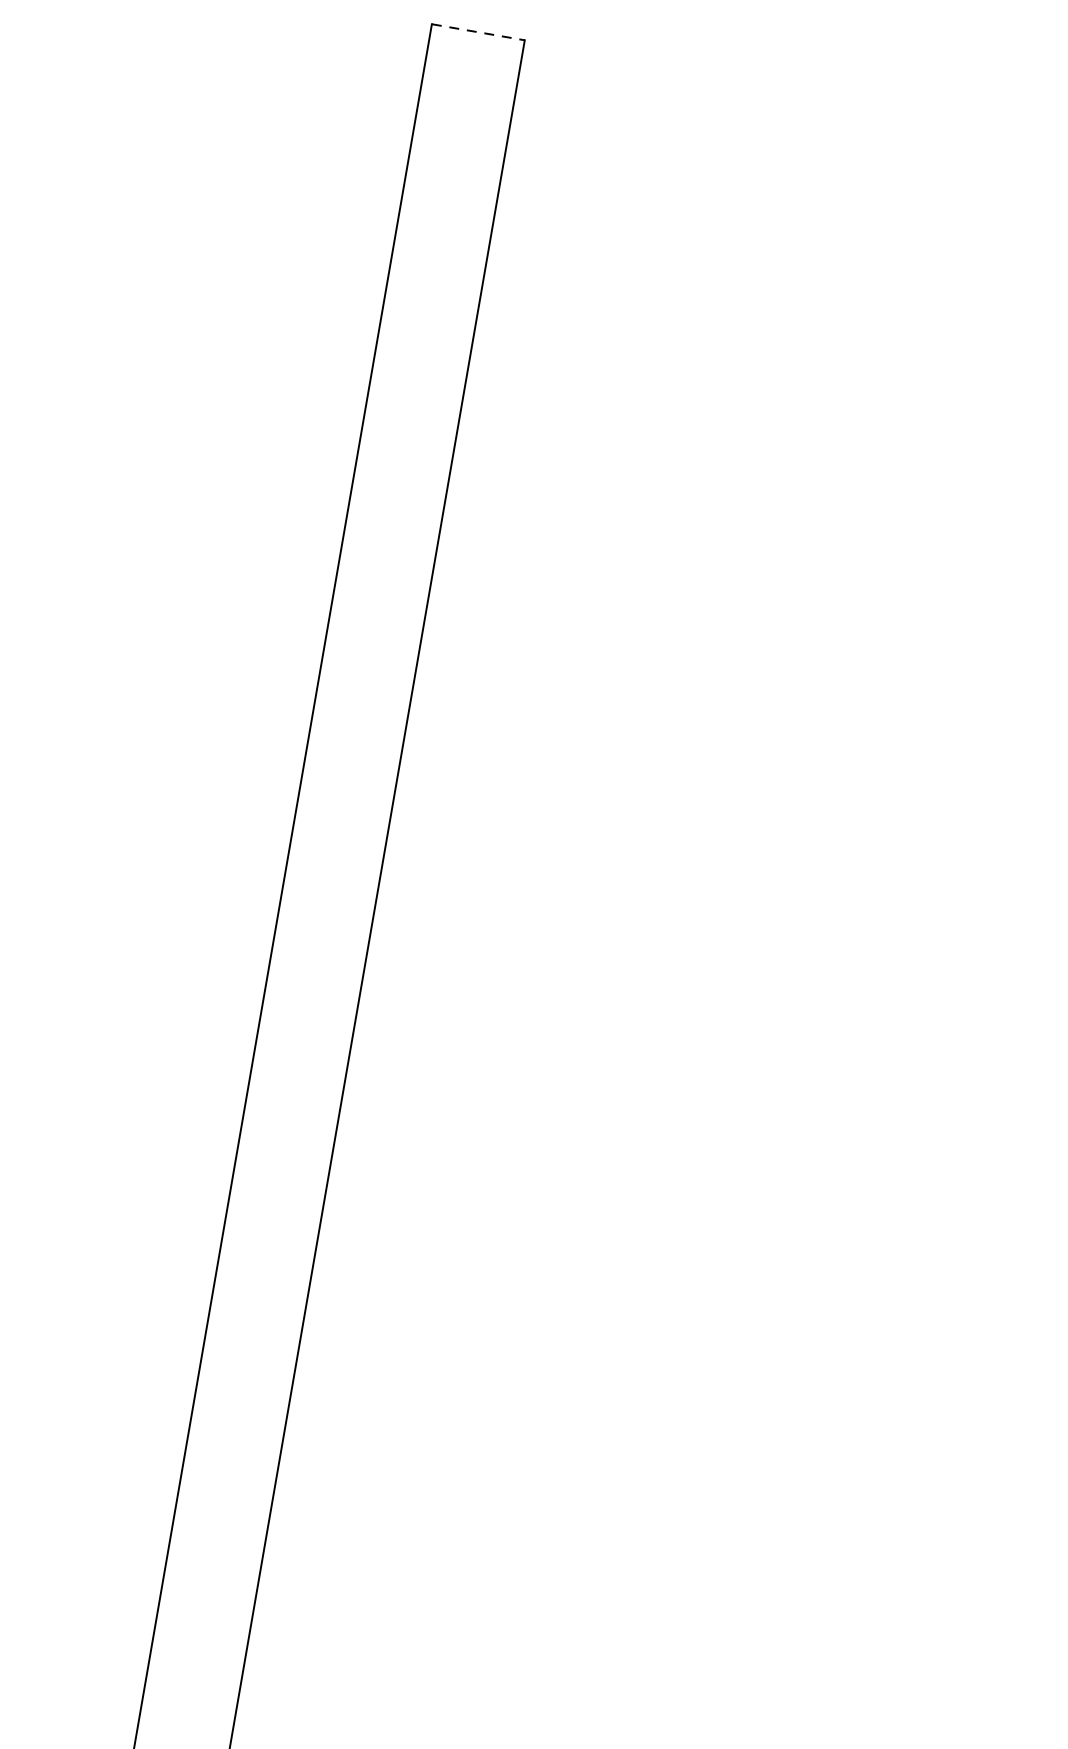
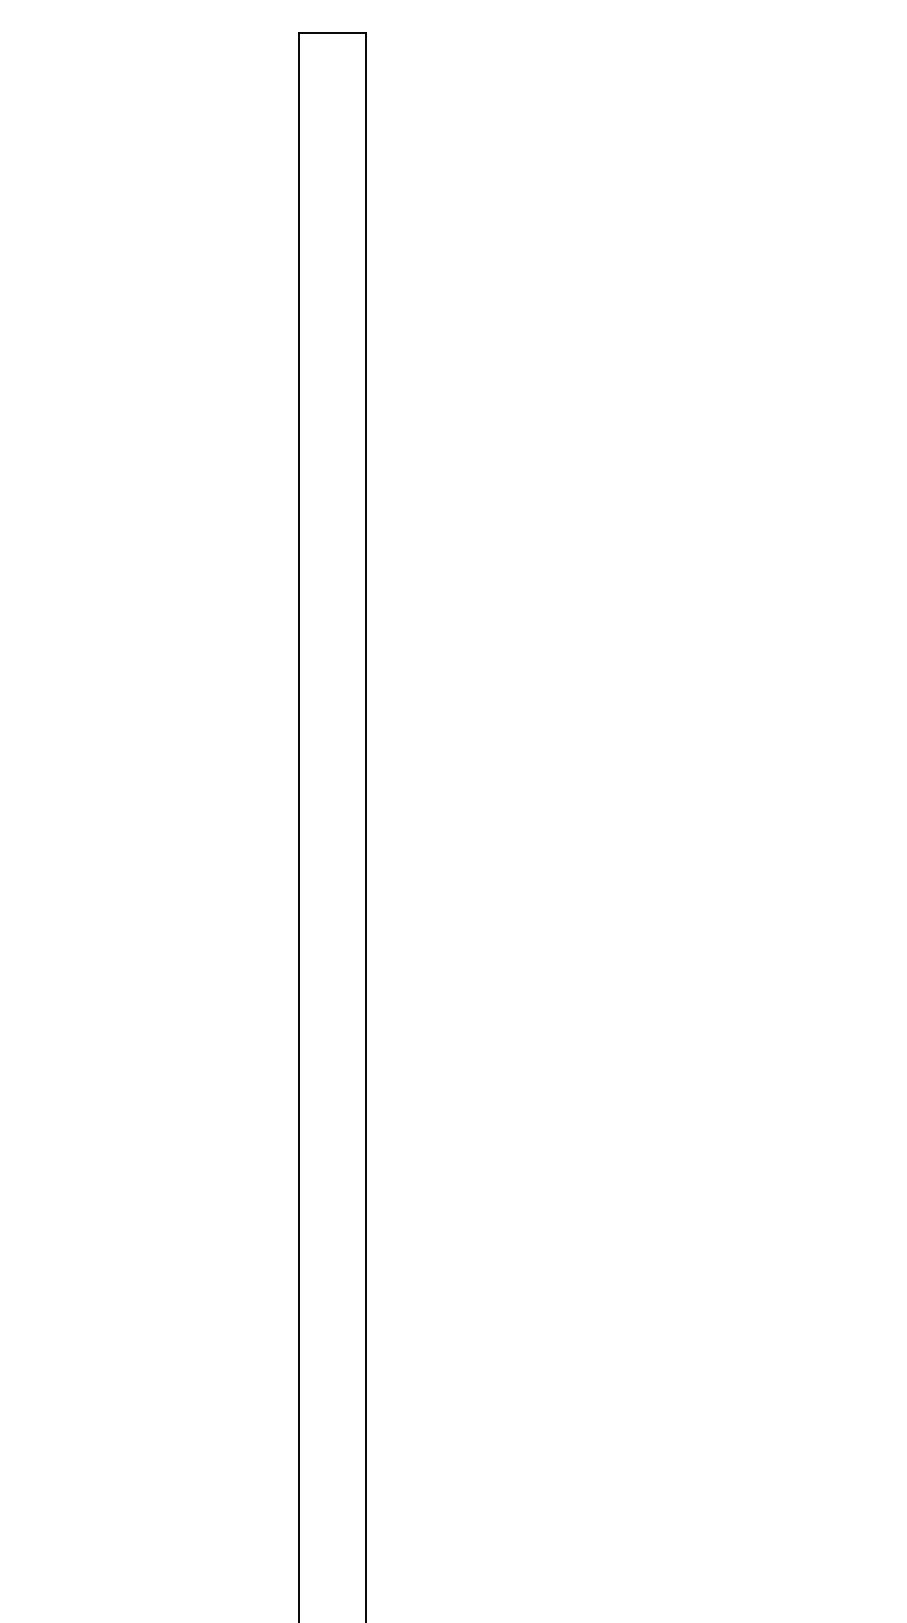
line: (479, 33) -> (333, 33), dashed -> solid

